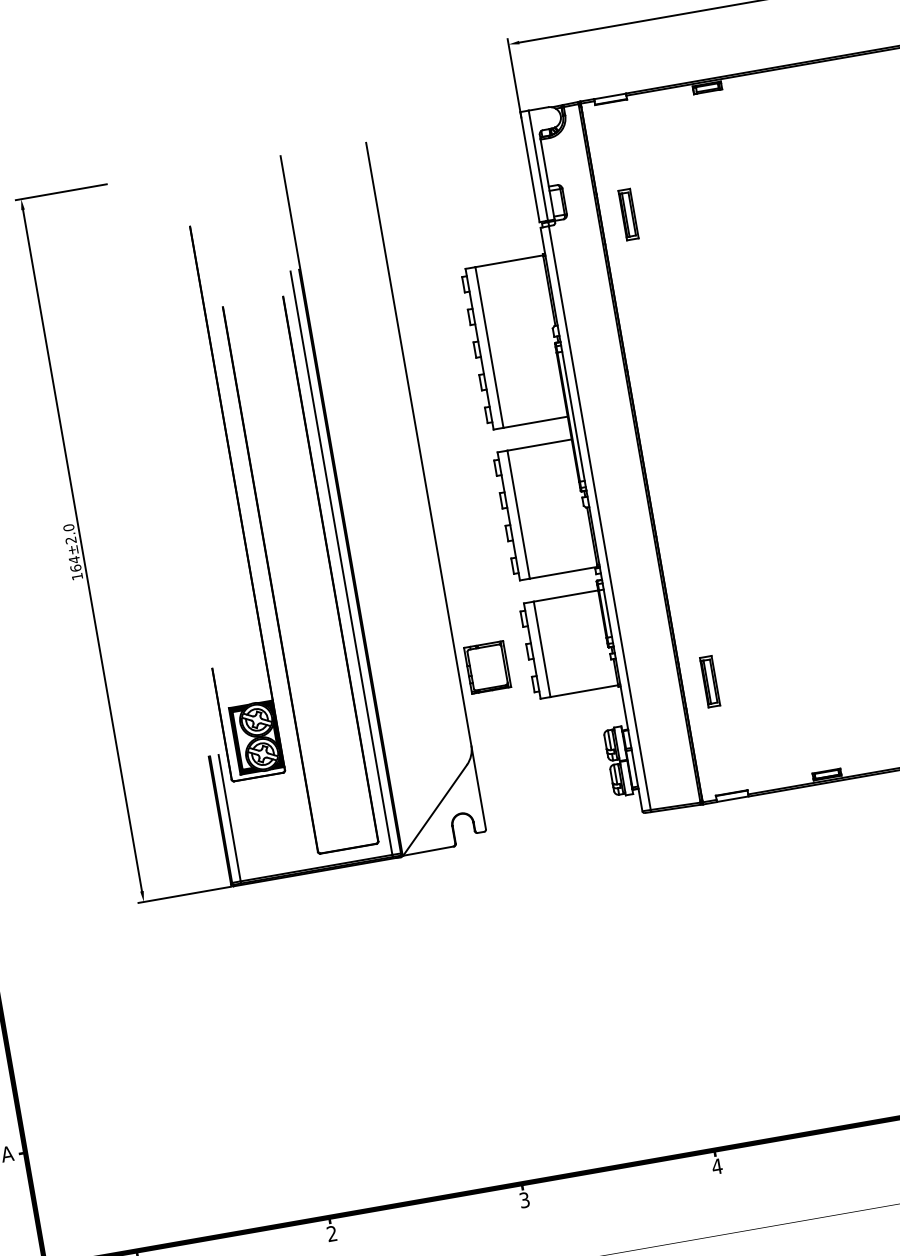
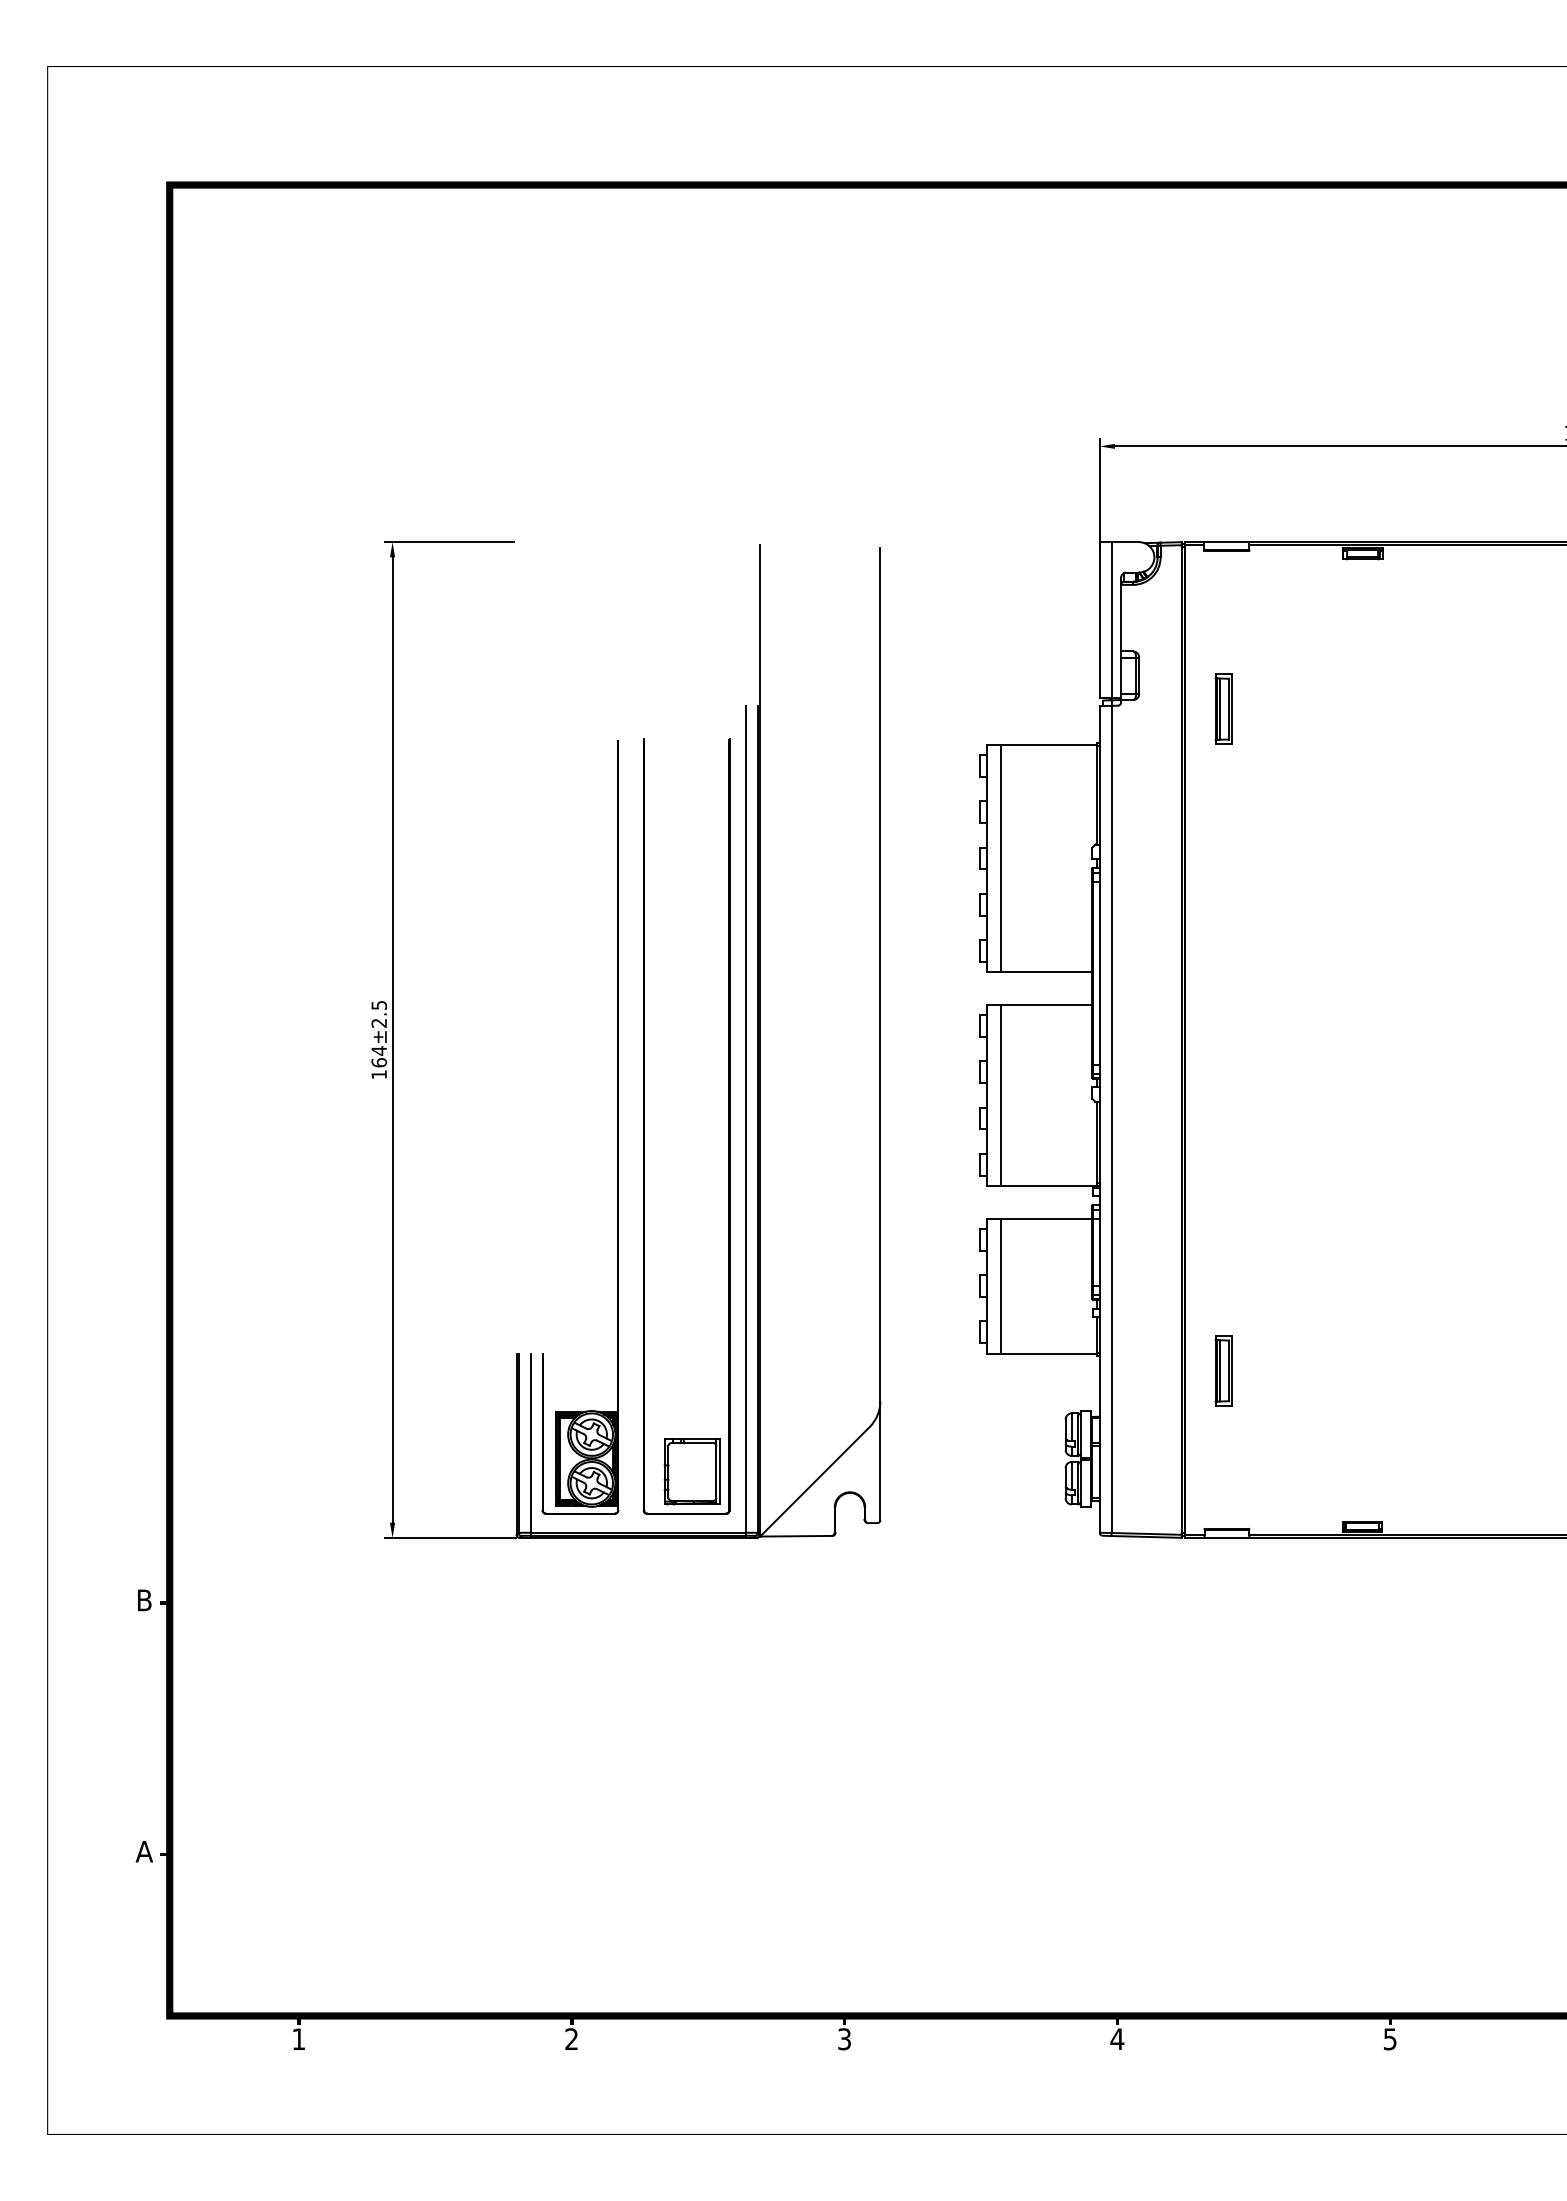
part: (237, 499) -> (617, 1127), moved
text: (69, 527) -> (379, 1005), 164±2.0 -> 164±2.5
part: (486, 667) -> (691, 1471), moved

